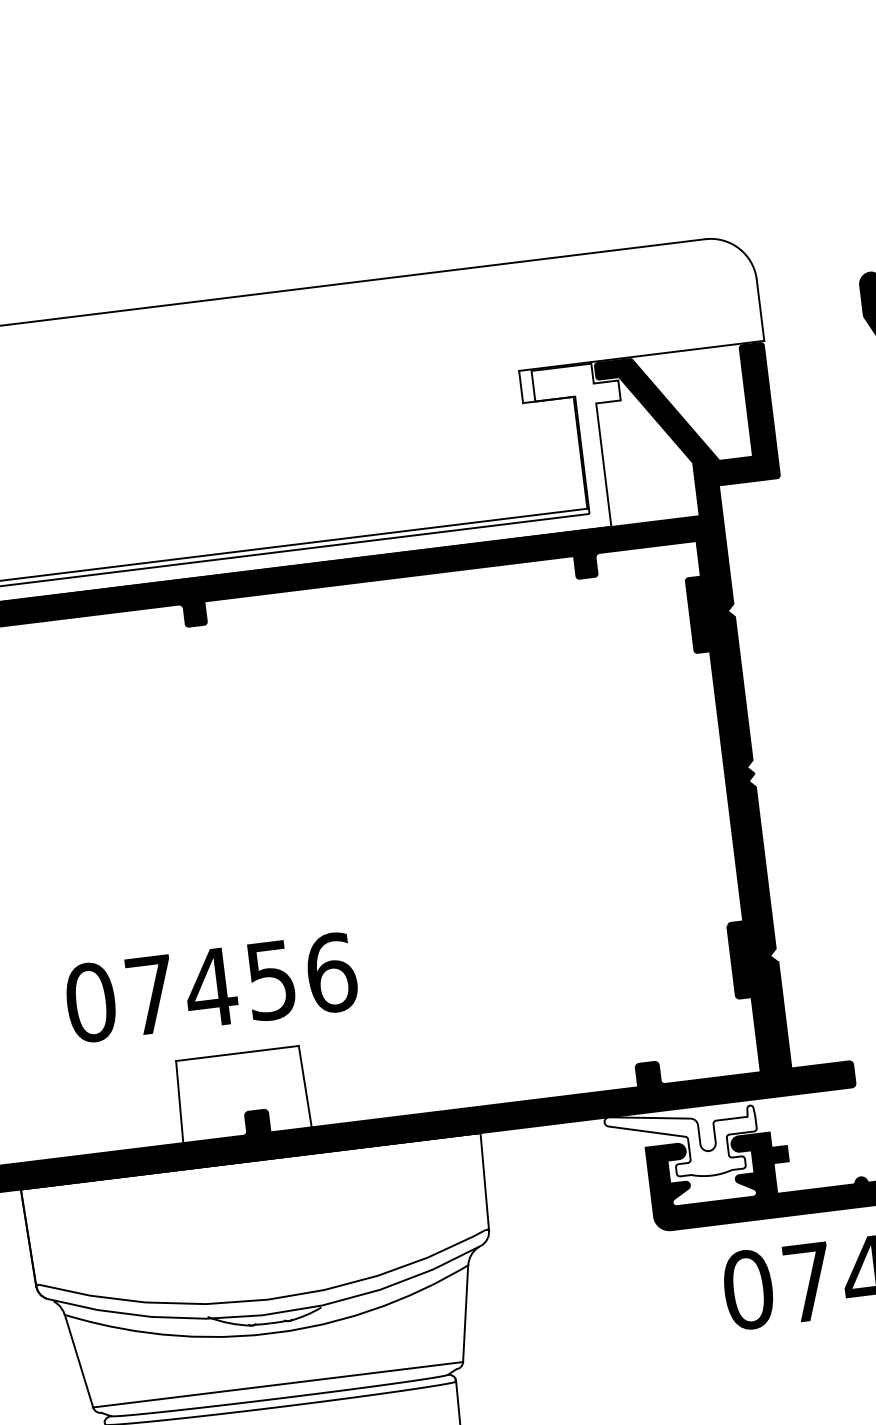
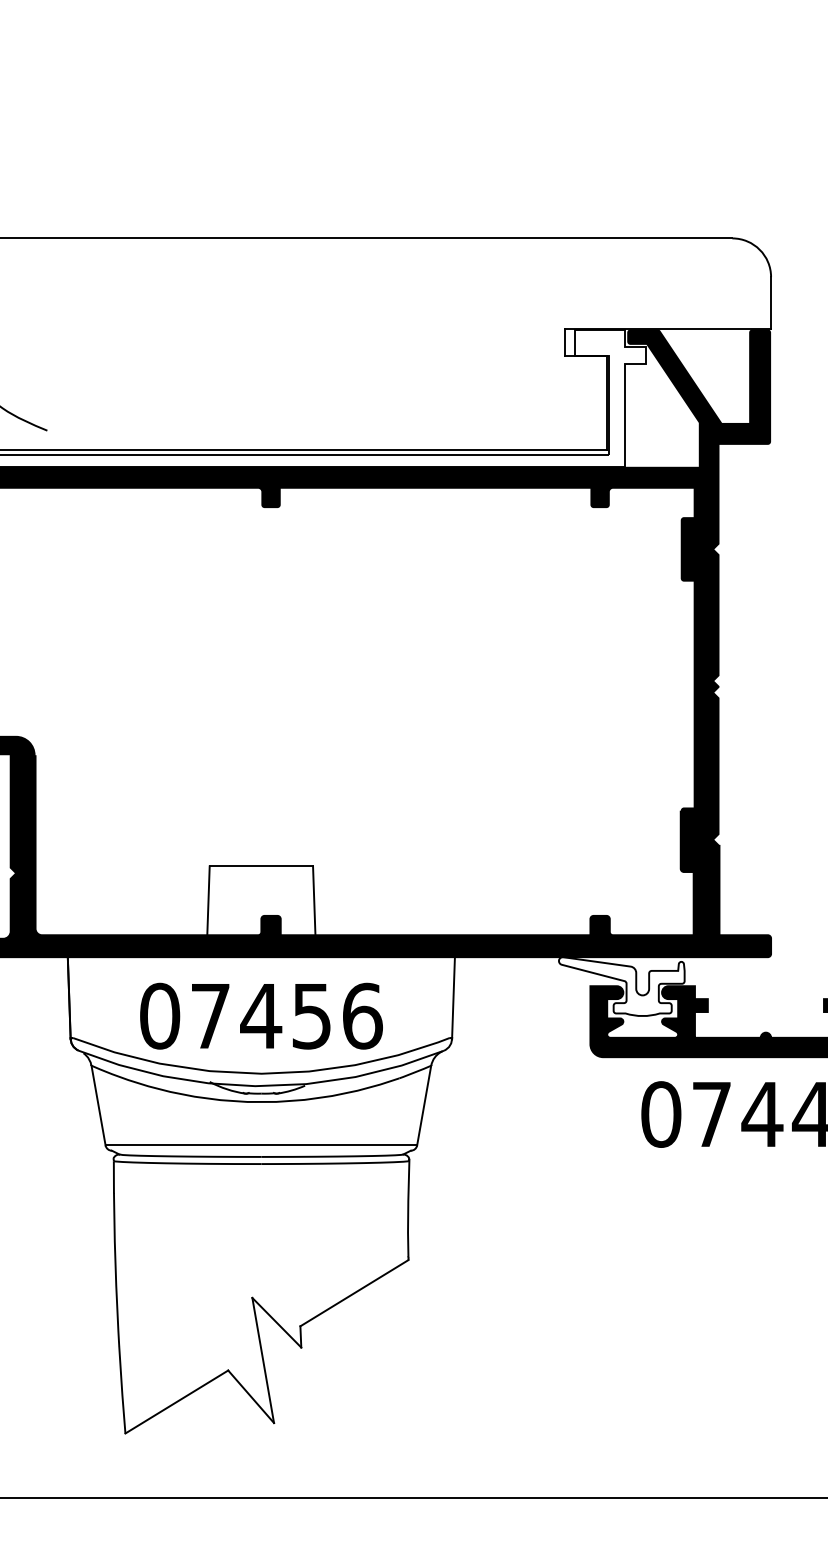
text: (211, 986) -> (261, 1015), moved

